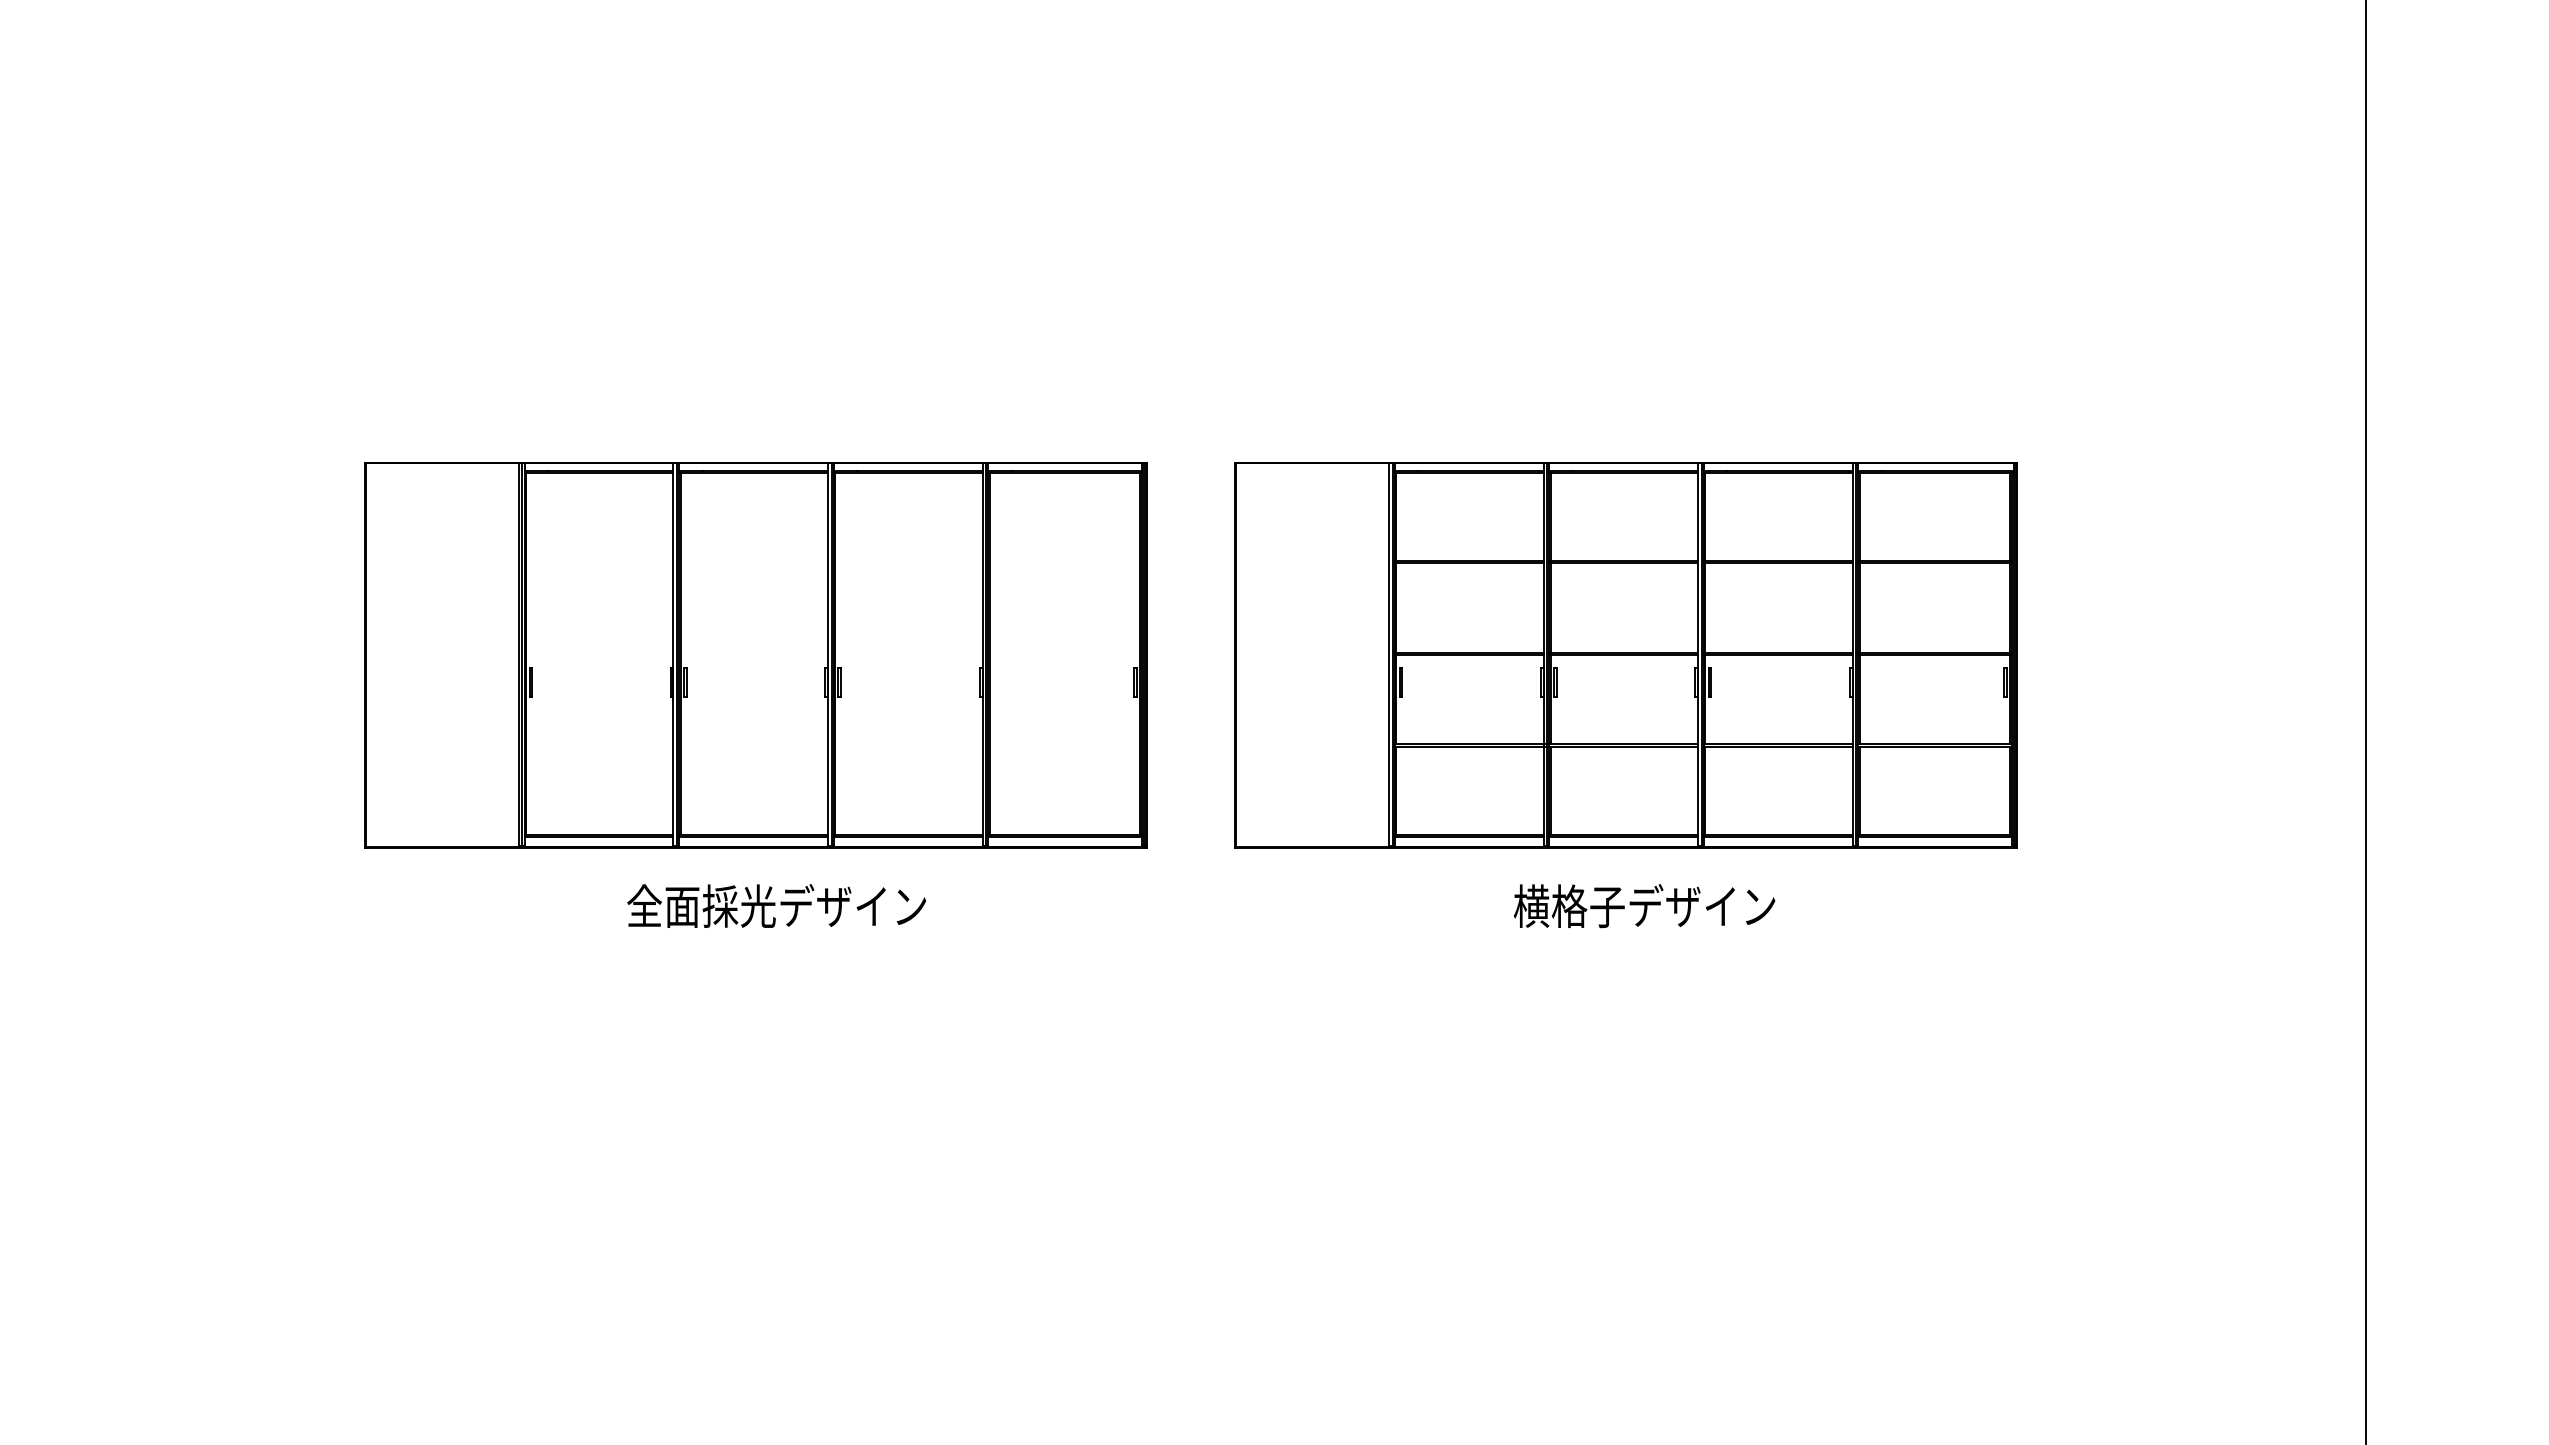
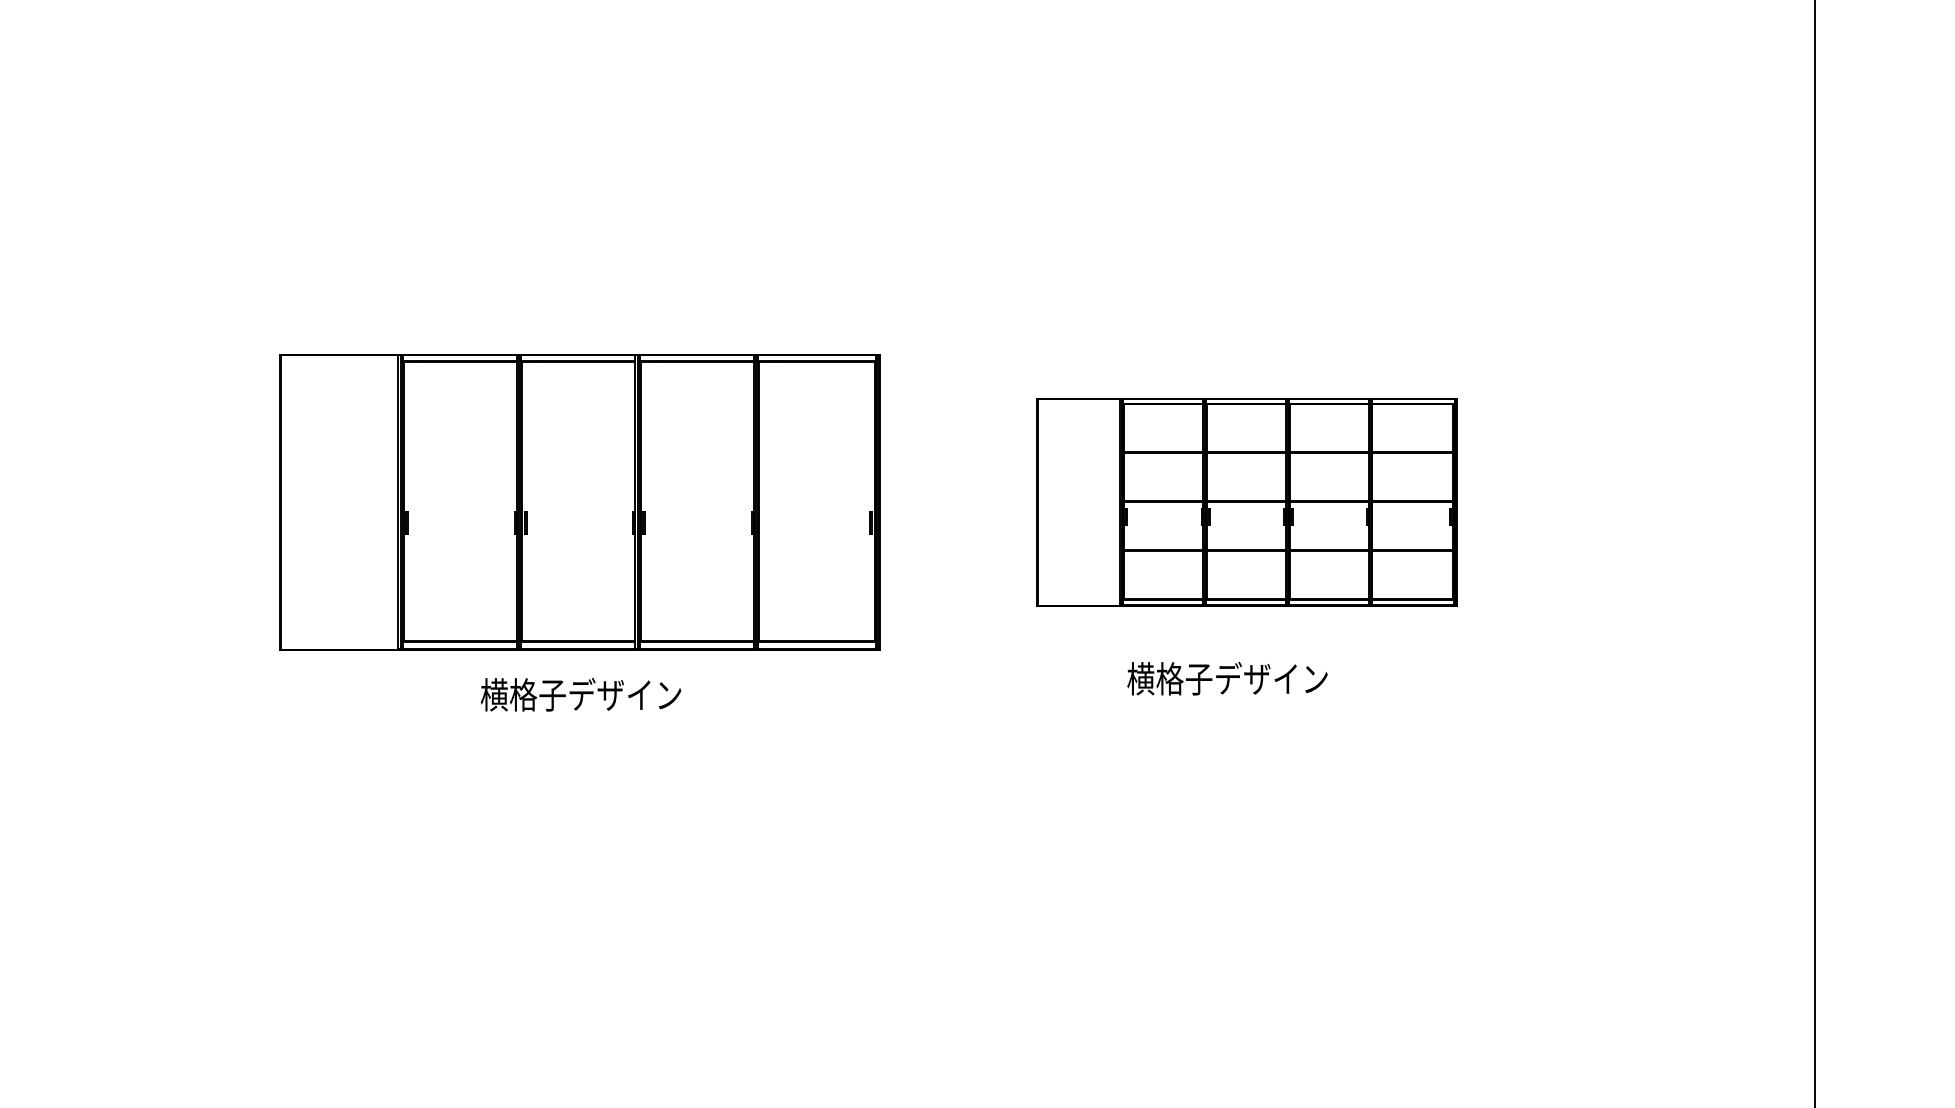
part: (1625, 655) -> (1246, 502), size x0.7
text: (776, 906) -> (595, 695), 全面採光デザイン -> 横格子デザイン
text: (1644, 906) -> (1227, 678), moved

